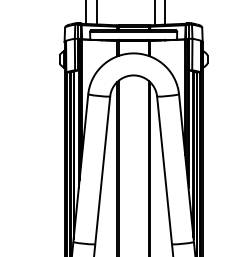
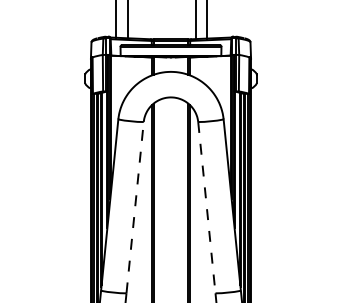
line: (103, 170) -> (135, 207), solid -> dashed
line: (164, 171) -> (206, 208), solid -> dashed

